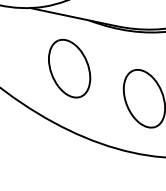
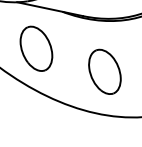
part: (69, 68) -> (36, 48), moved

